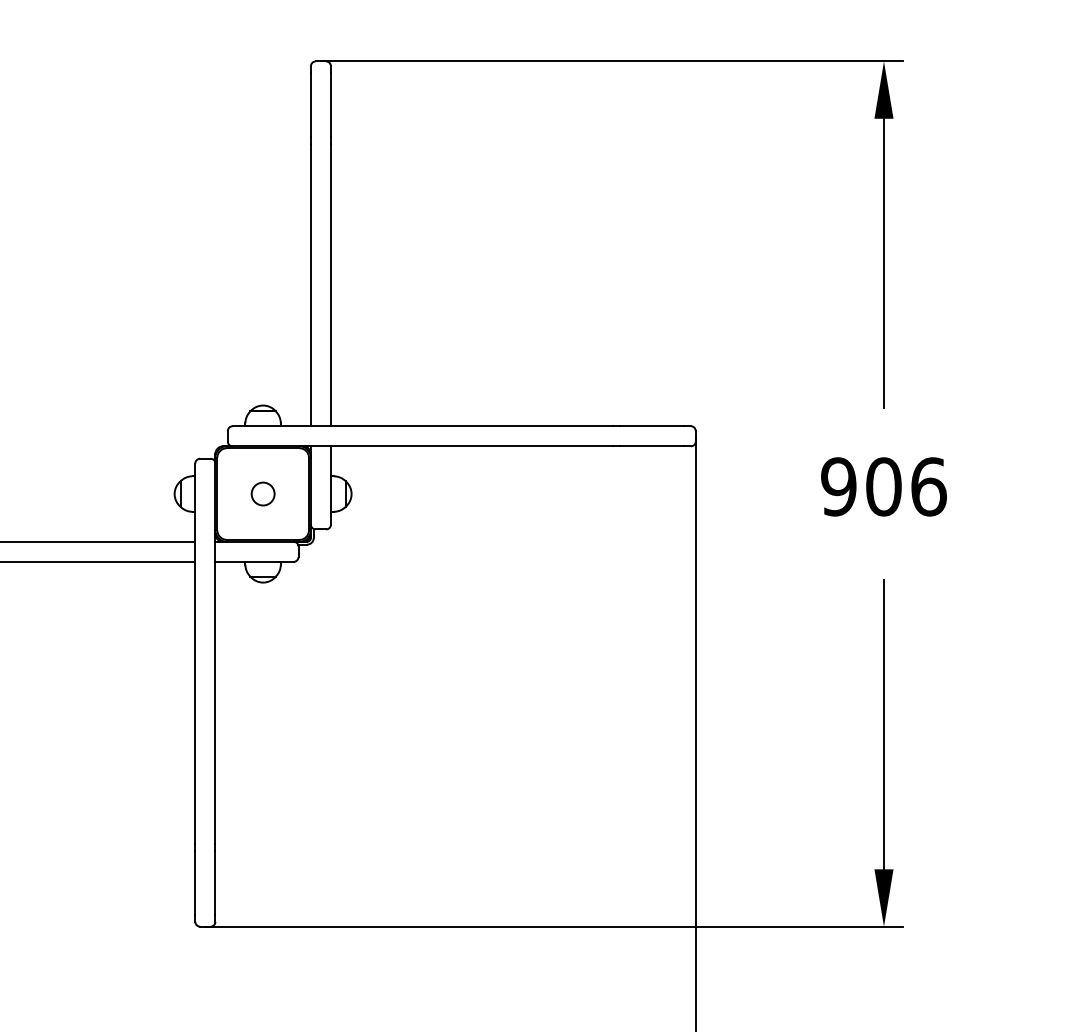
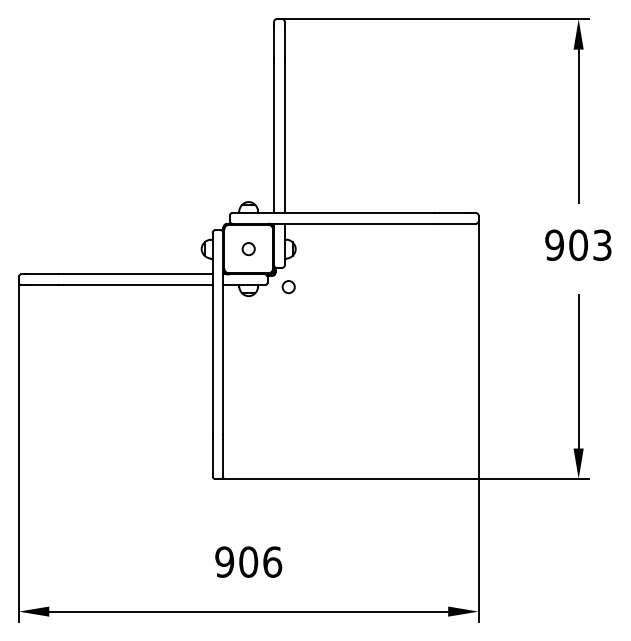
text: (928, 487) -> (602, 245), 906 -> 903
circle: (338, 566) -> (288, 287), added

